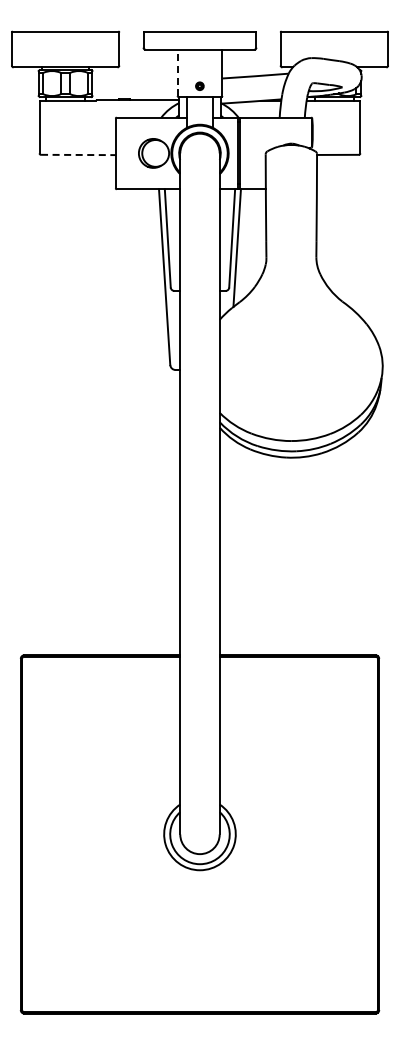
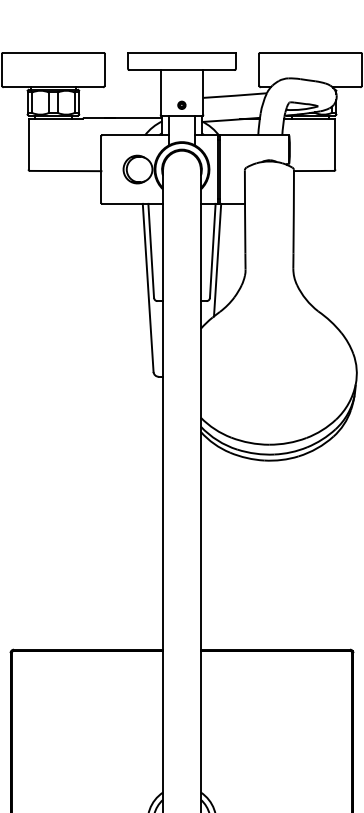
line: (177, 72) -> (160, 92), dashed -> solid
line: (78, 154) -> (65, 170), dashed -> solid

